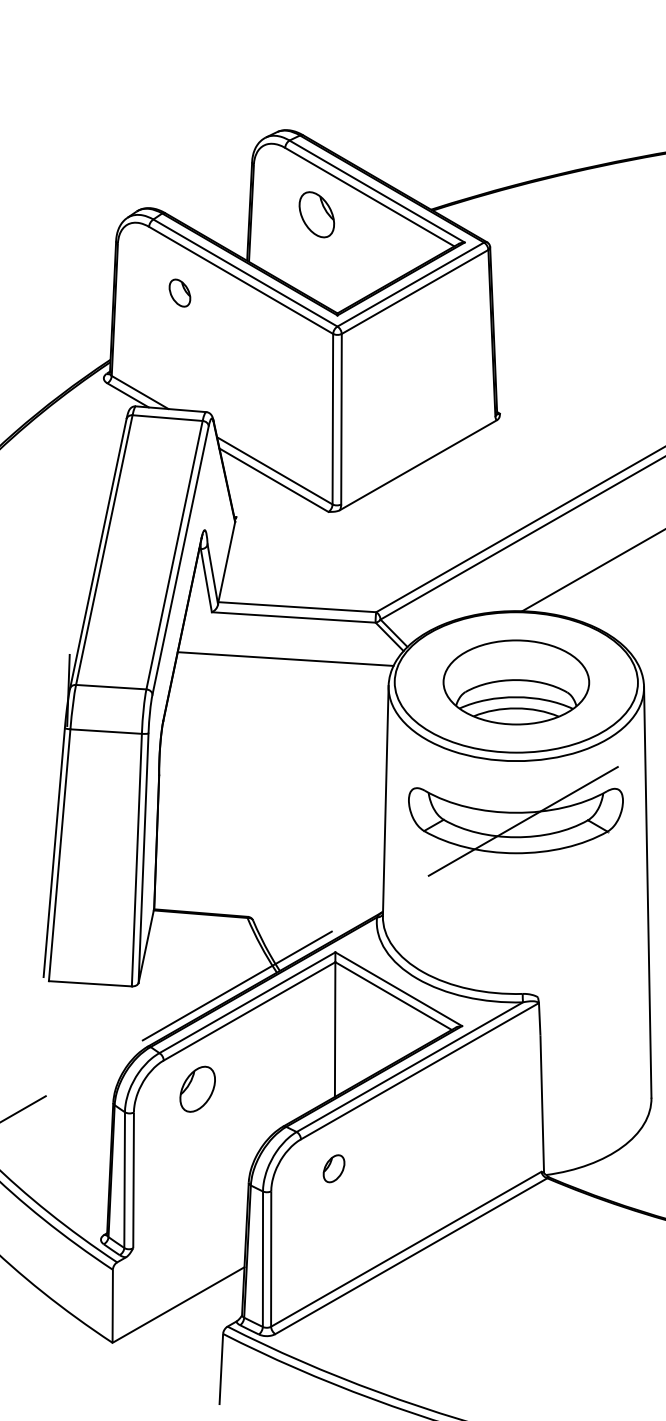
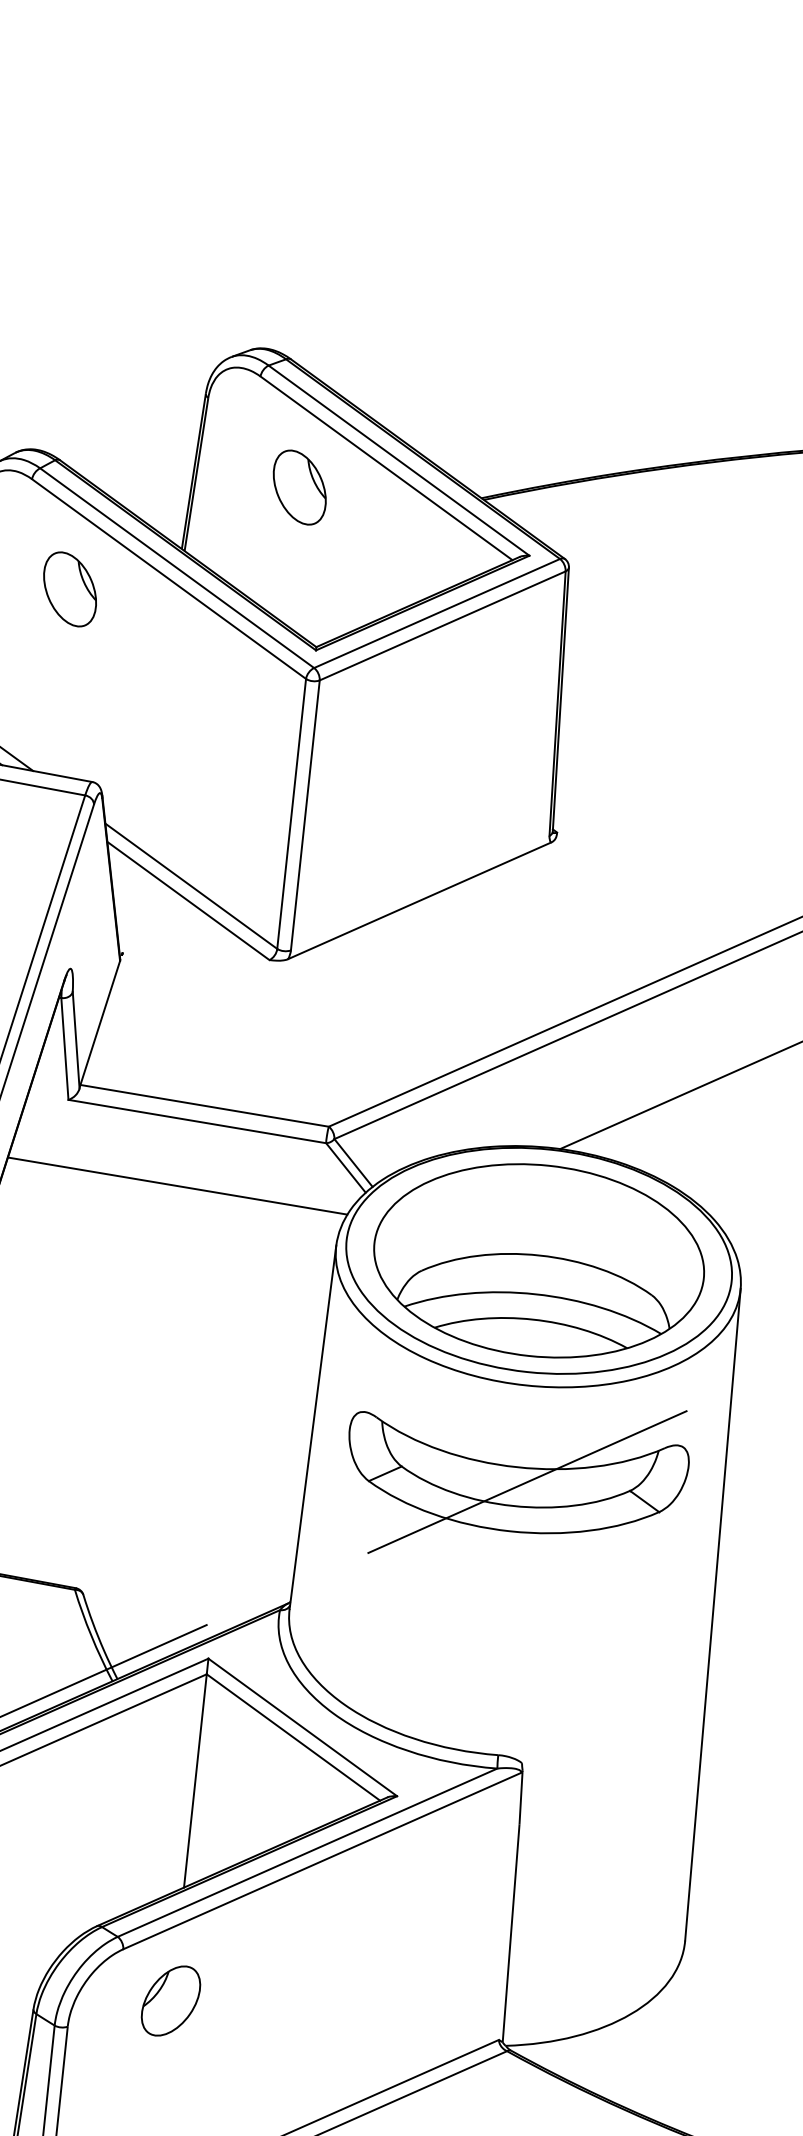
part: (179, 292) -> (69, 588), size x1.67
part: (516, 682) -> (539, 1260), size x1.43
part: (333, 1168) -> (170, 2000), size x1.67

